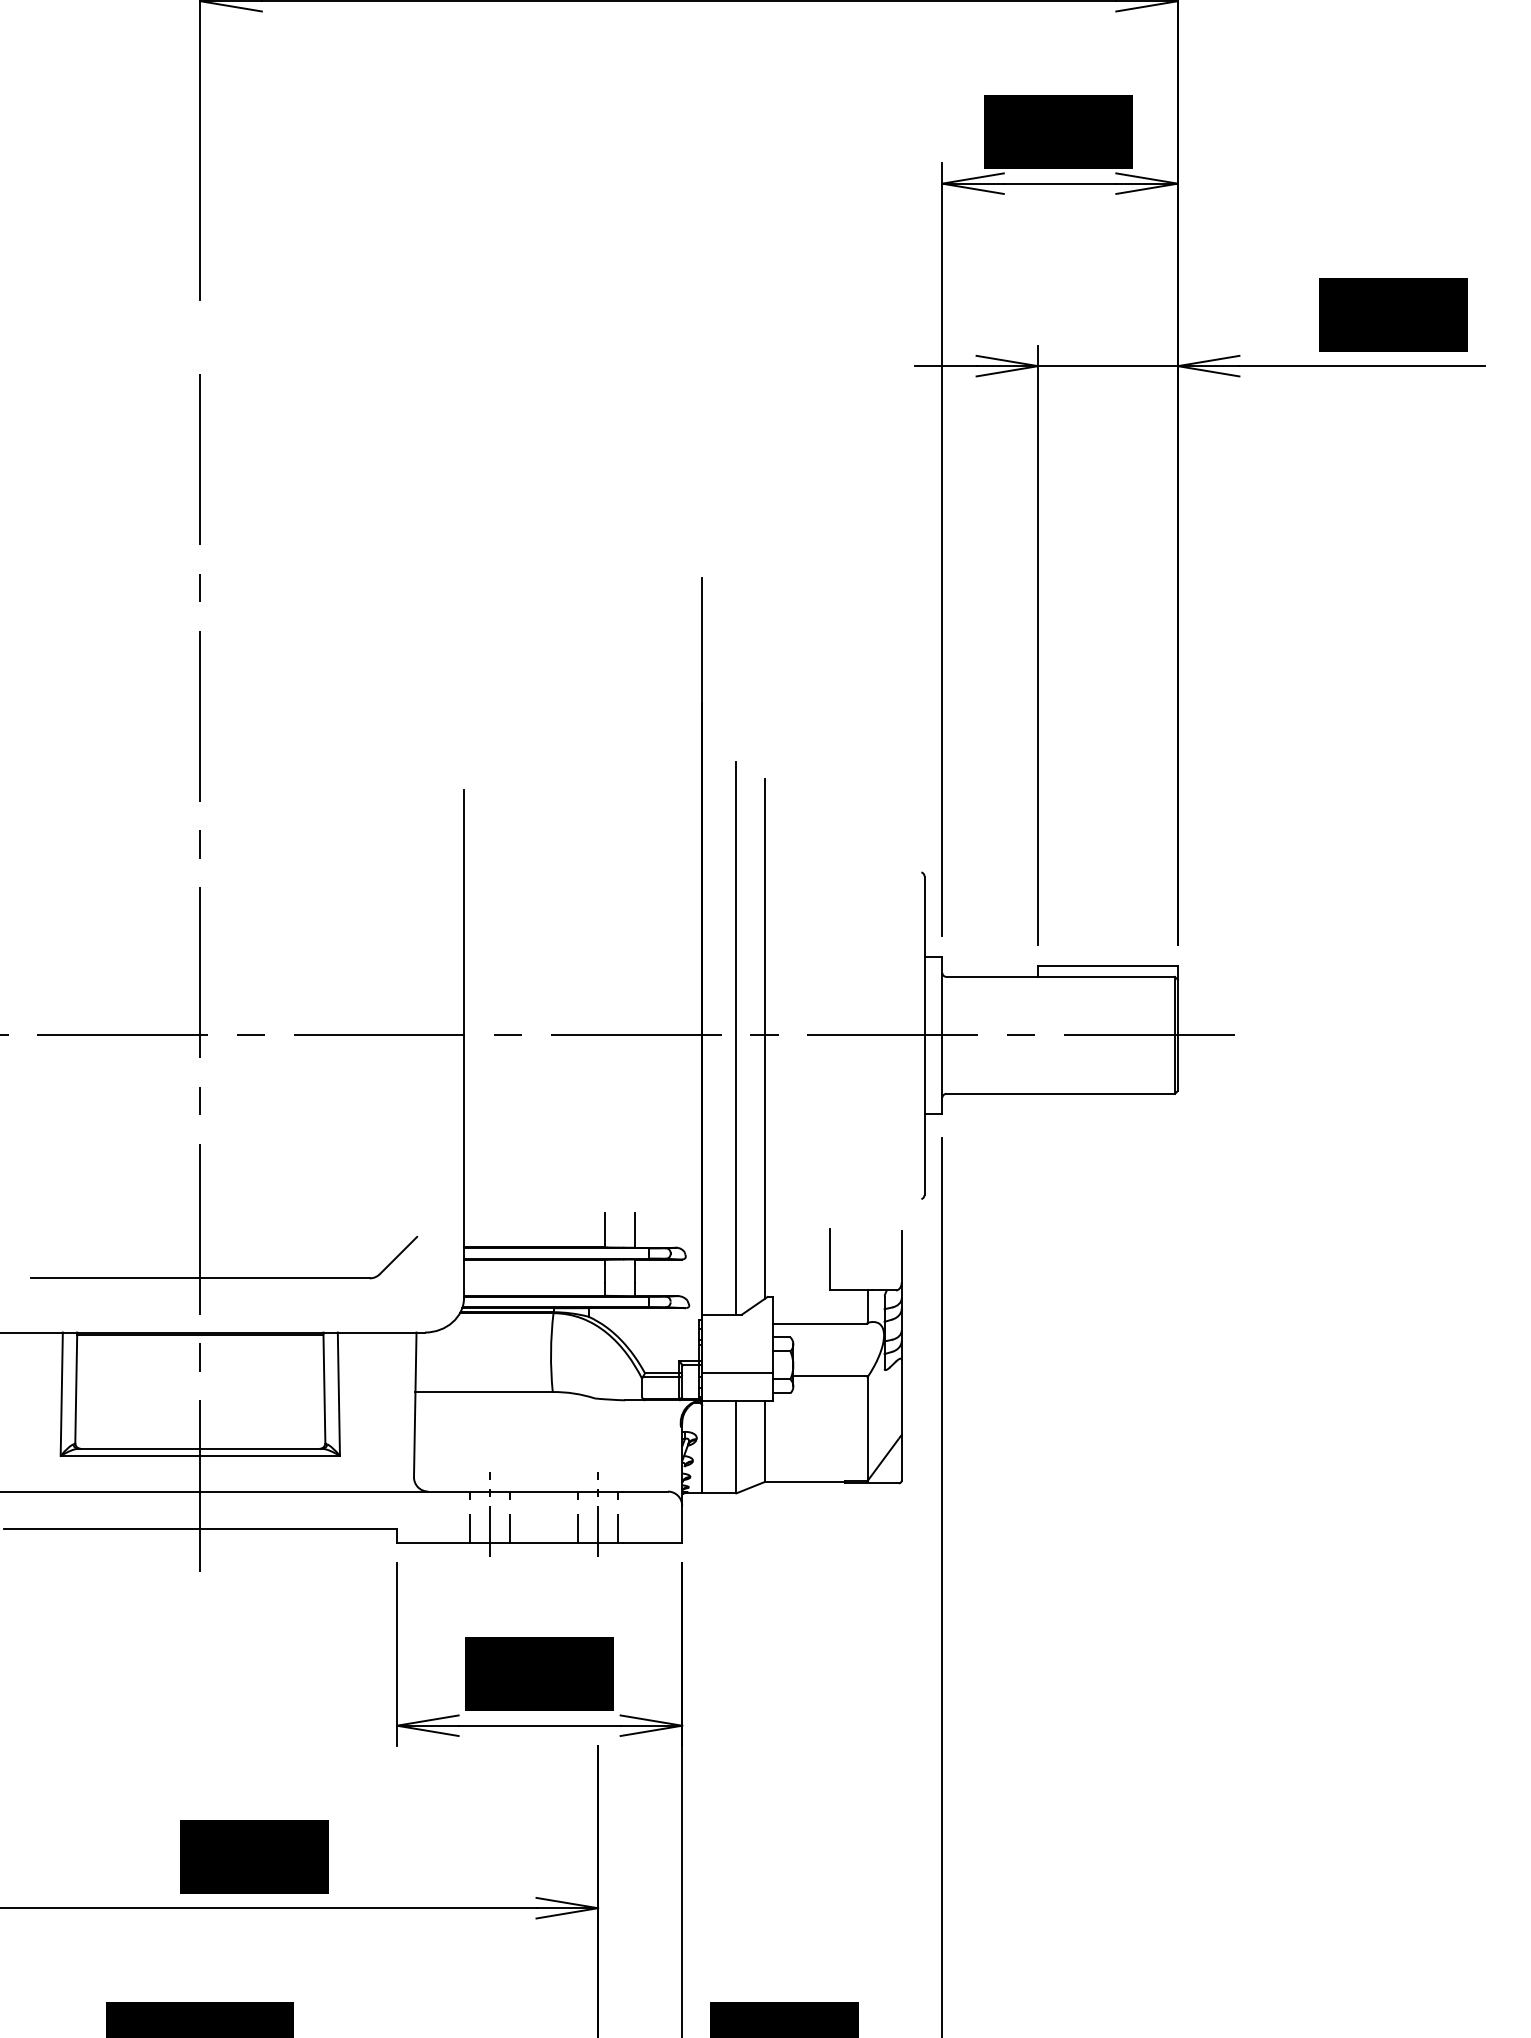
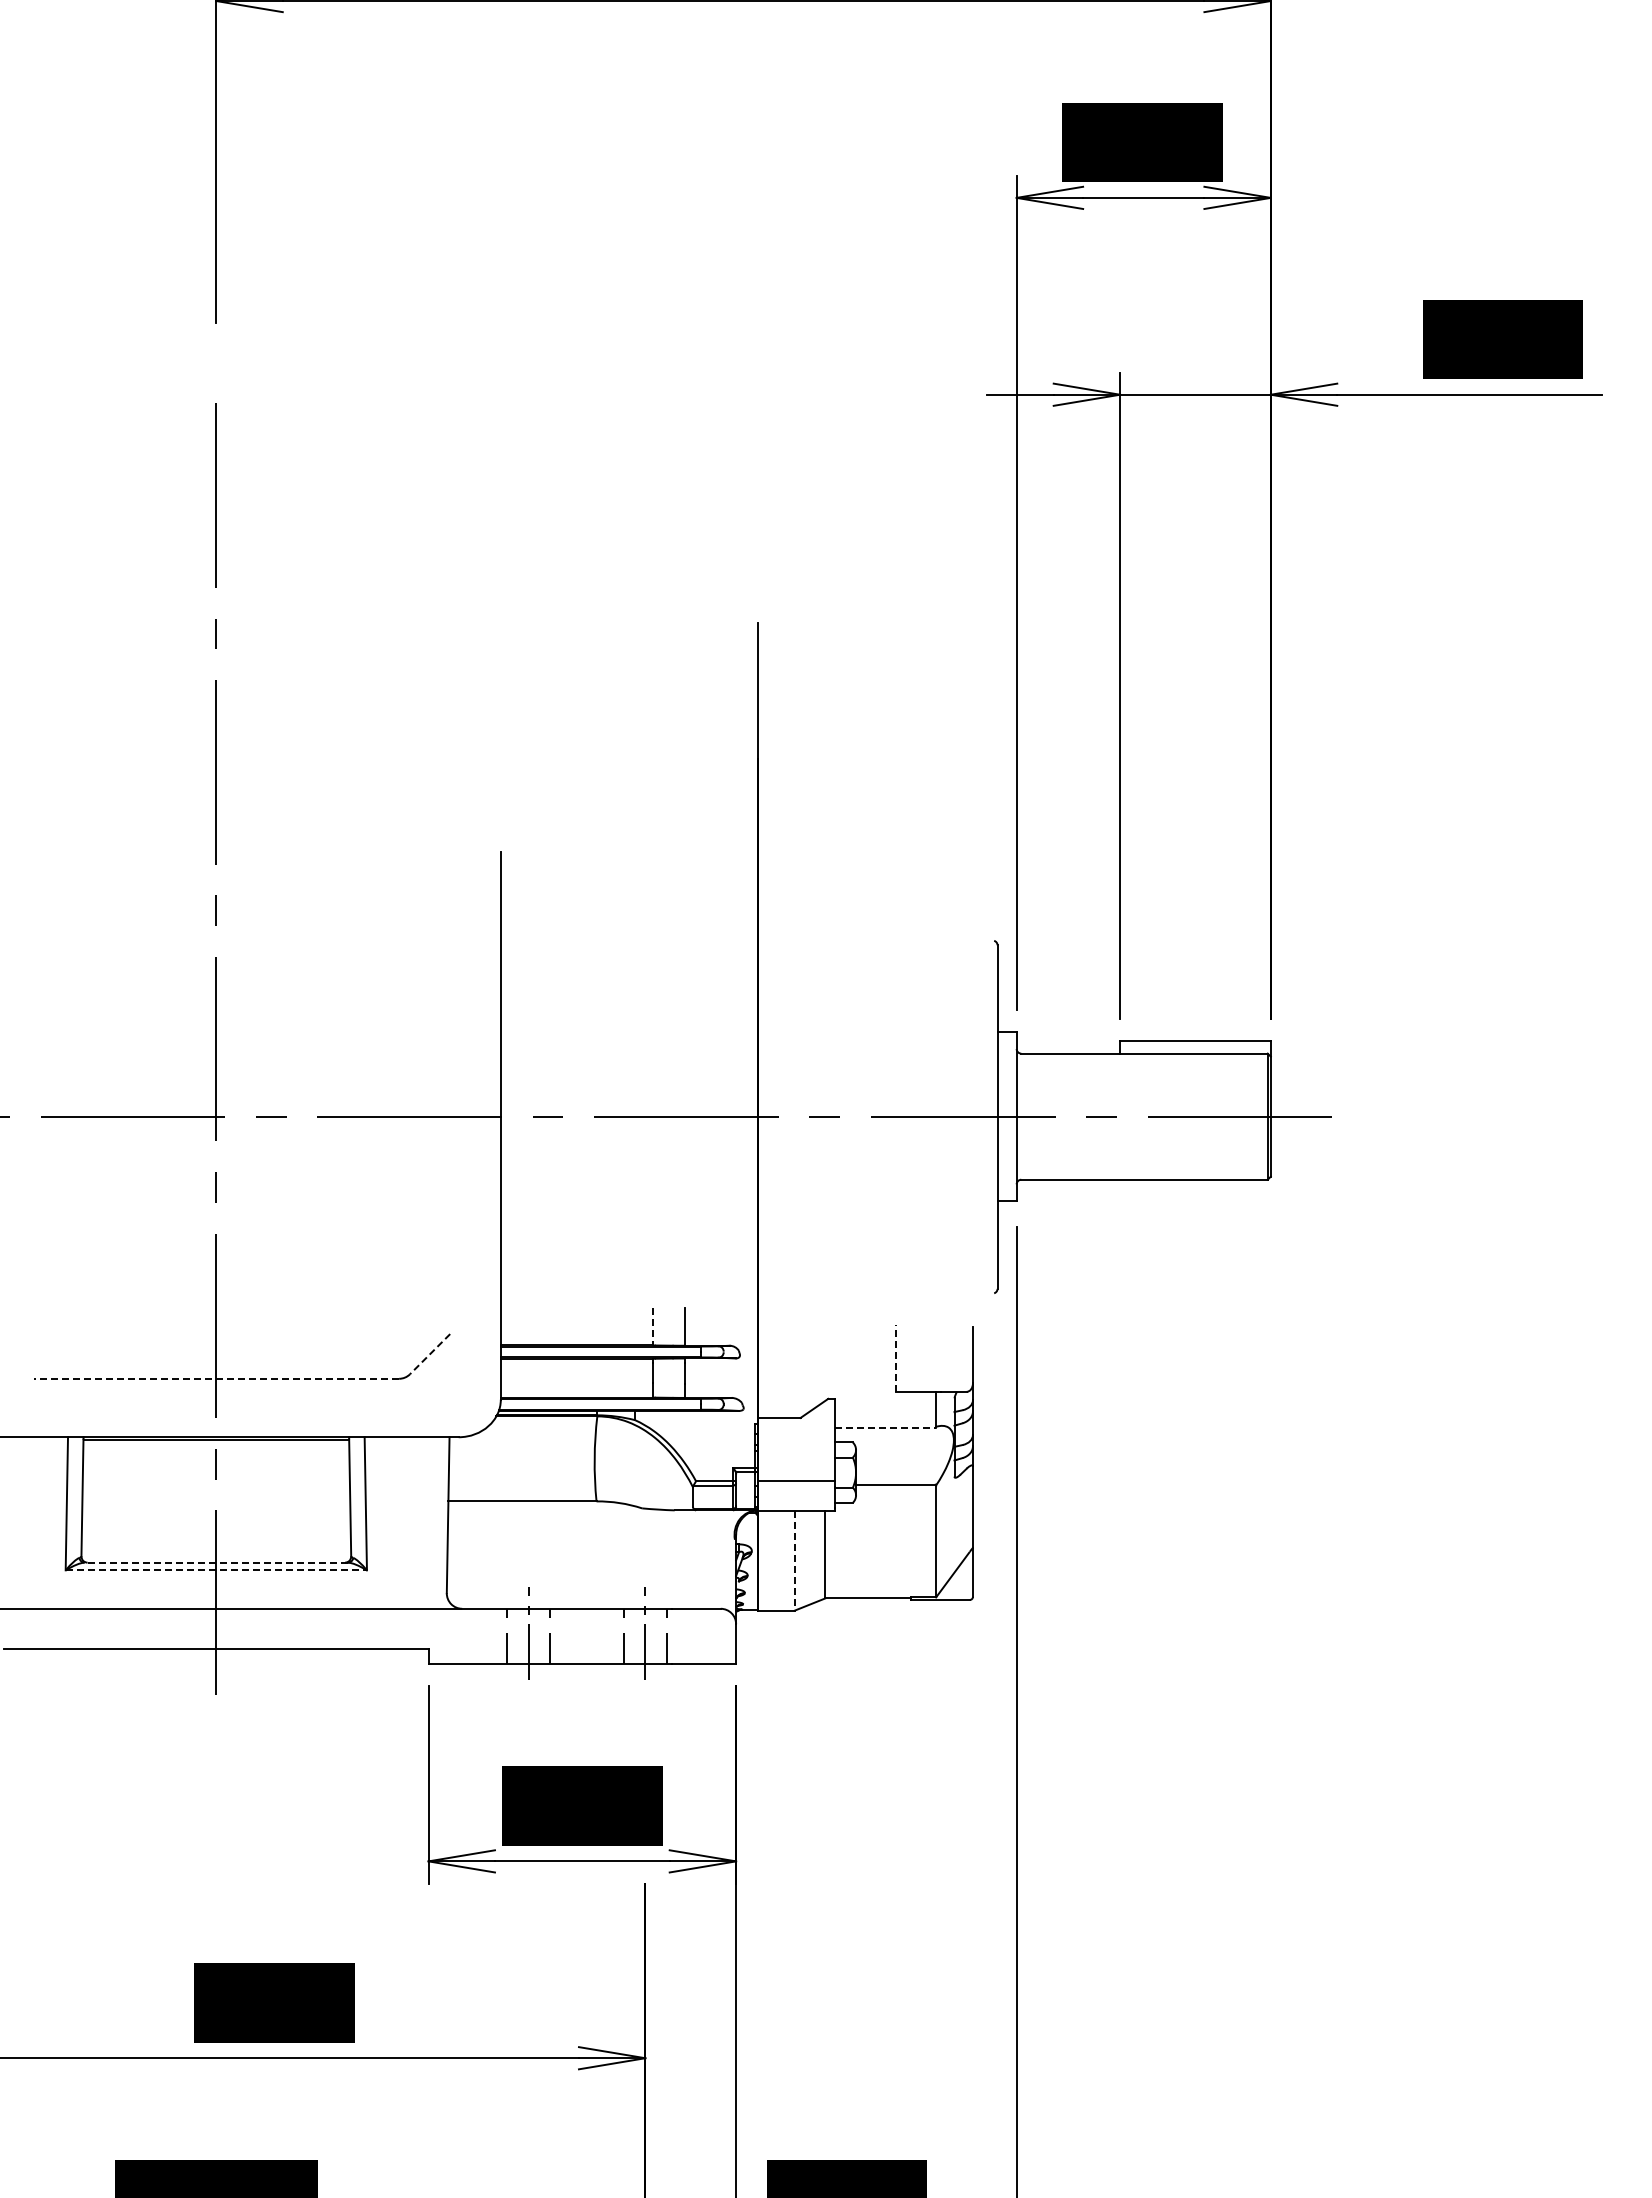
line: (736, 1038) -> (794, 1119), removed
line: (765, 1038) -> (825, 1120), removed
line: (604, 1229) -> (652, 1326), solid -> dashed
line: (397, 1255) -> (429, 1354), solid -> dashed
line: (830, 1259) -> (896, 1358), solid -> dashed
line: (200, 1278) -> (216, 1378), solid -> dashed
line: (820, 1323) -> (885, 1427), solid -> dashed
line: (736, 1446) -> (794, 1560), solid -> dashed
line: (200, 1448) -> (216, 1562), solid -> dashed
line: (200, 1456) -> (216, 1570), solid -> dashed

